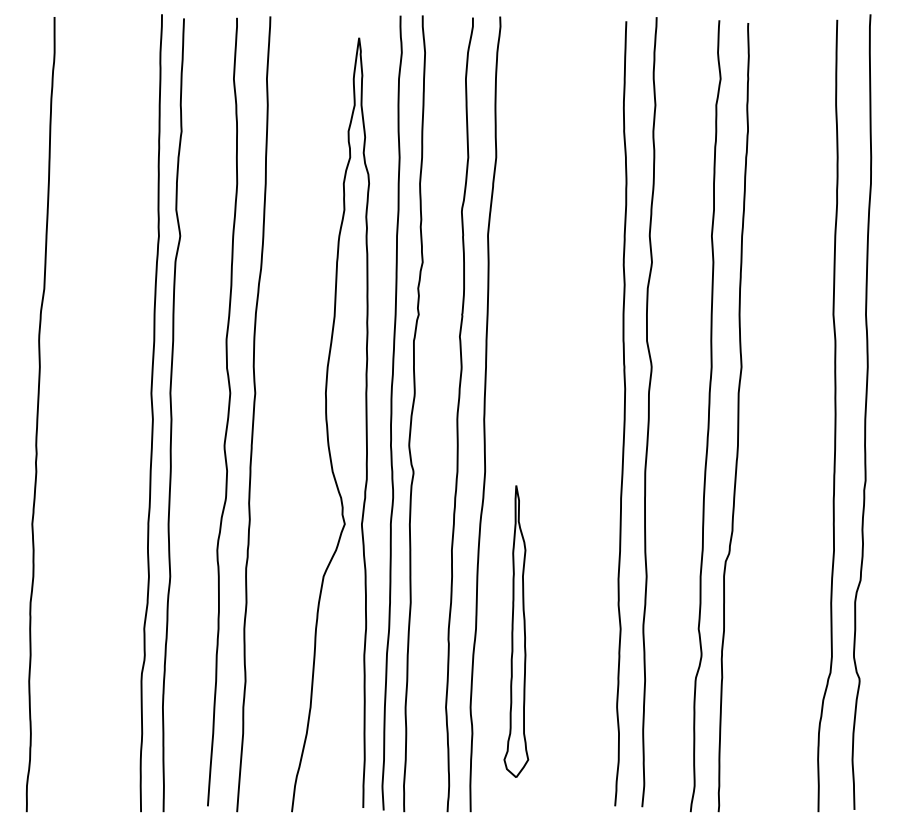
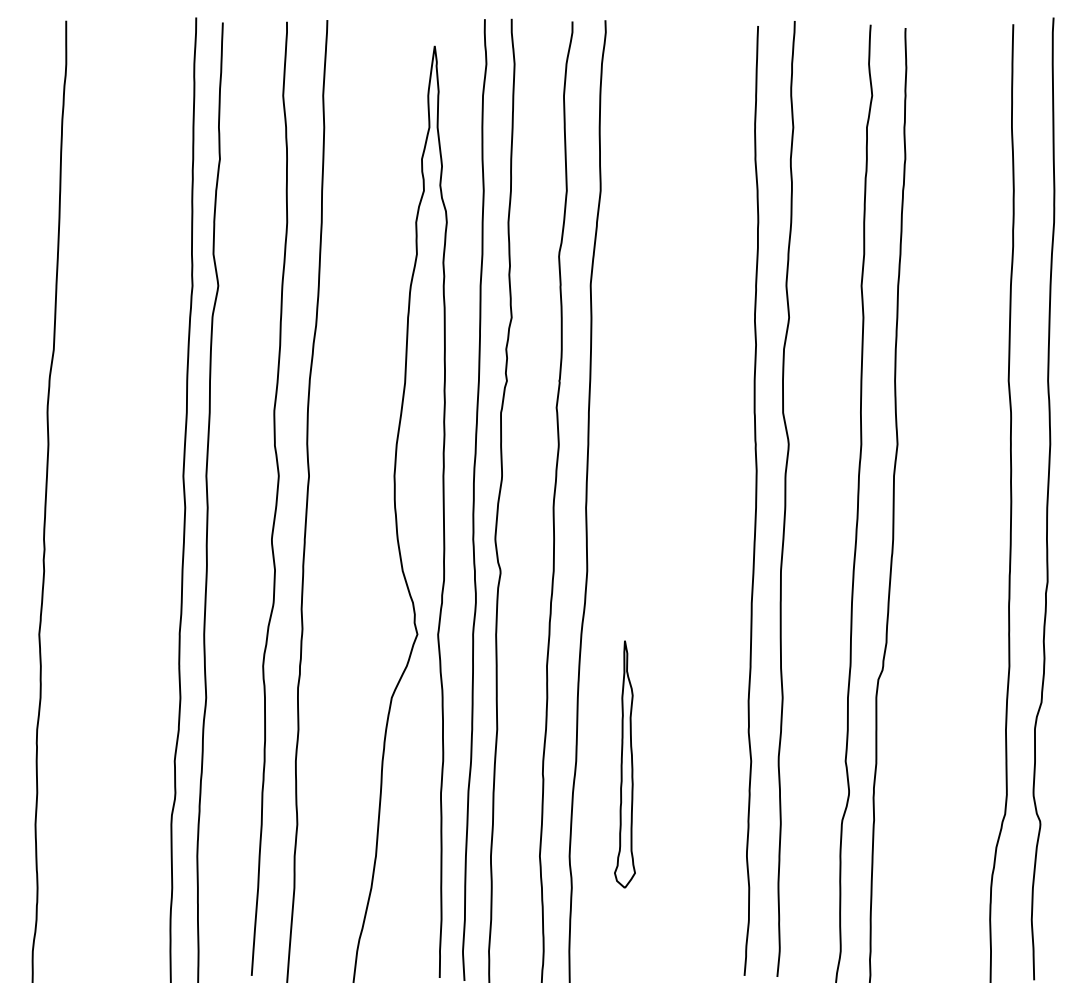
part: (515, 631) -> (624, 764), size x0.7

